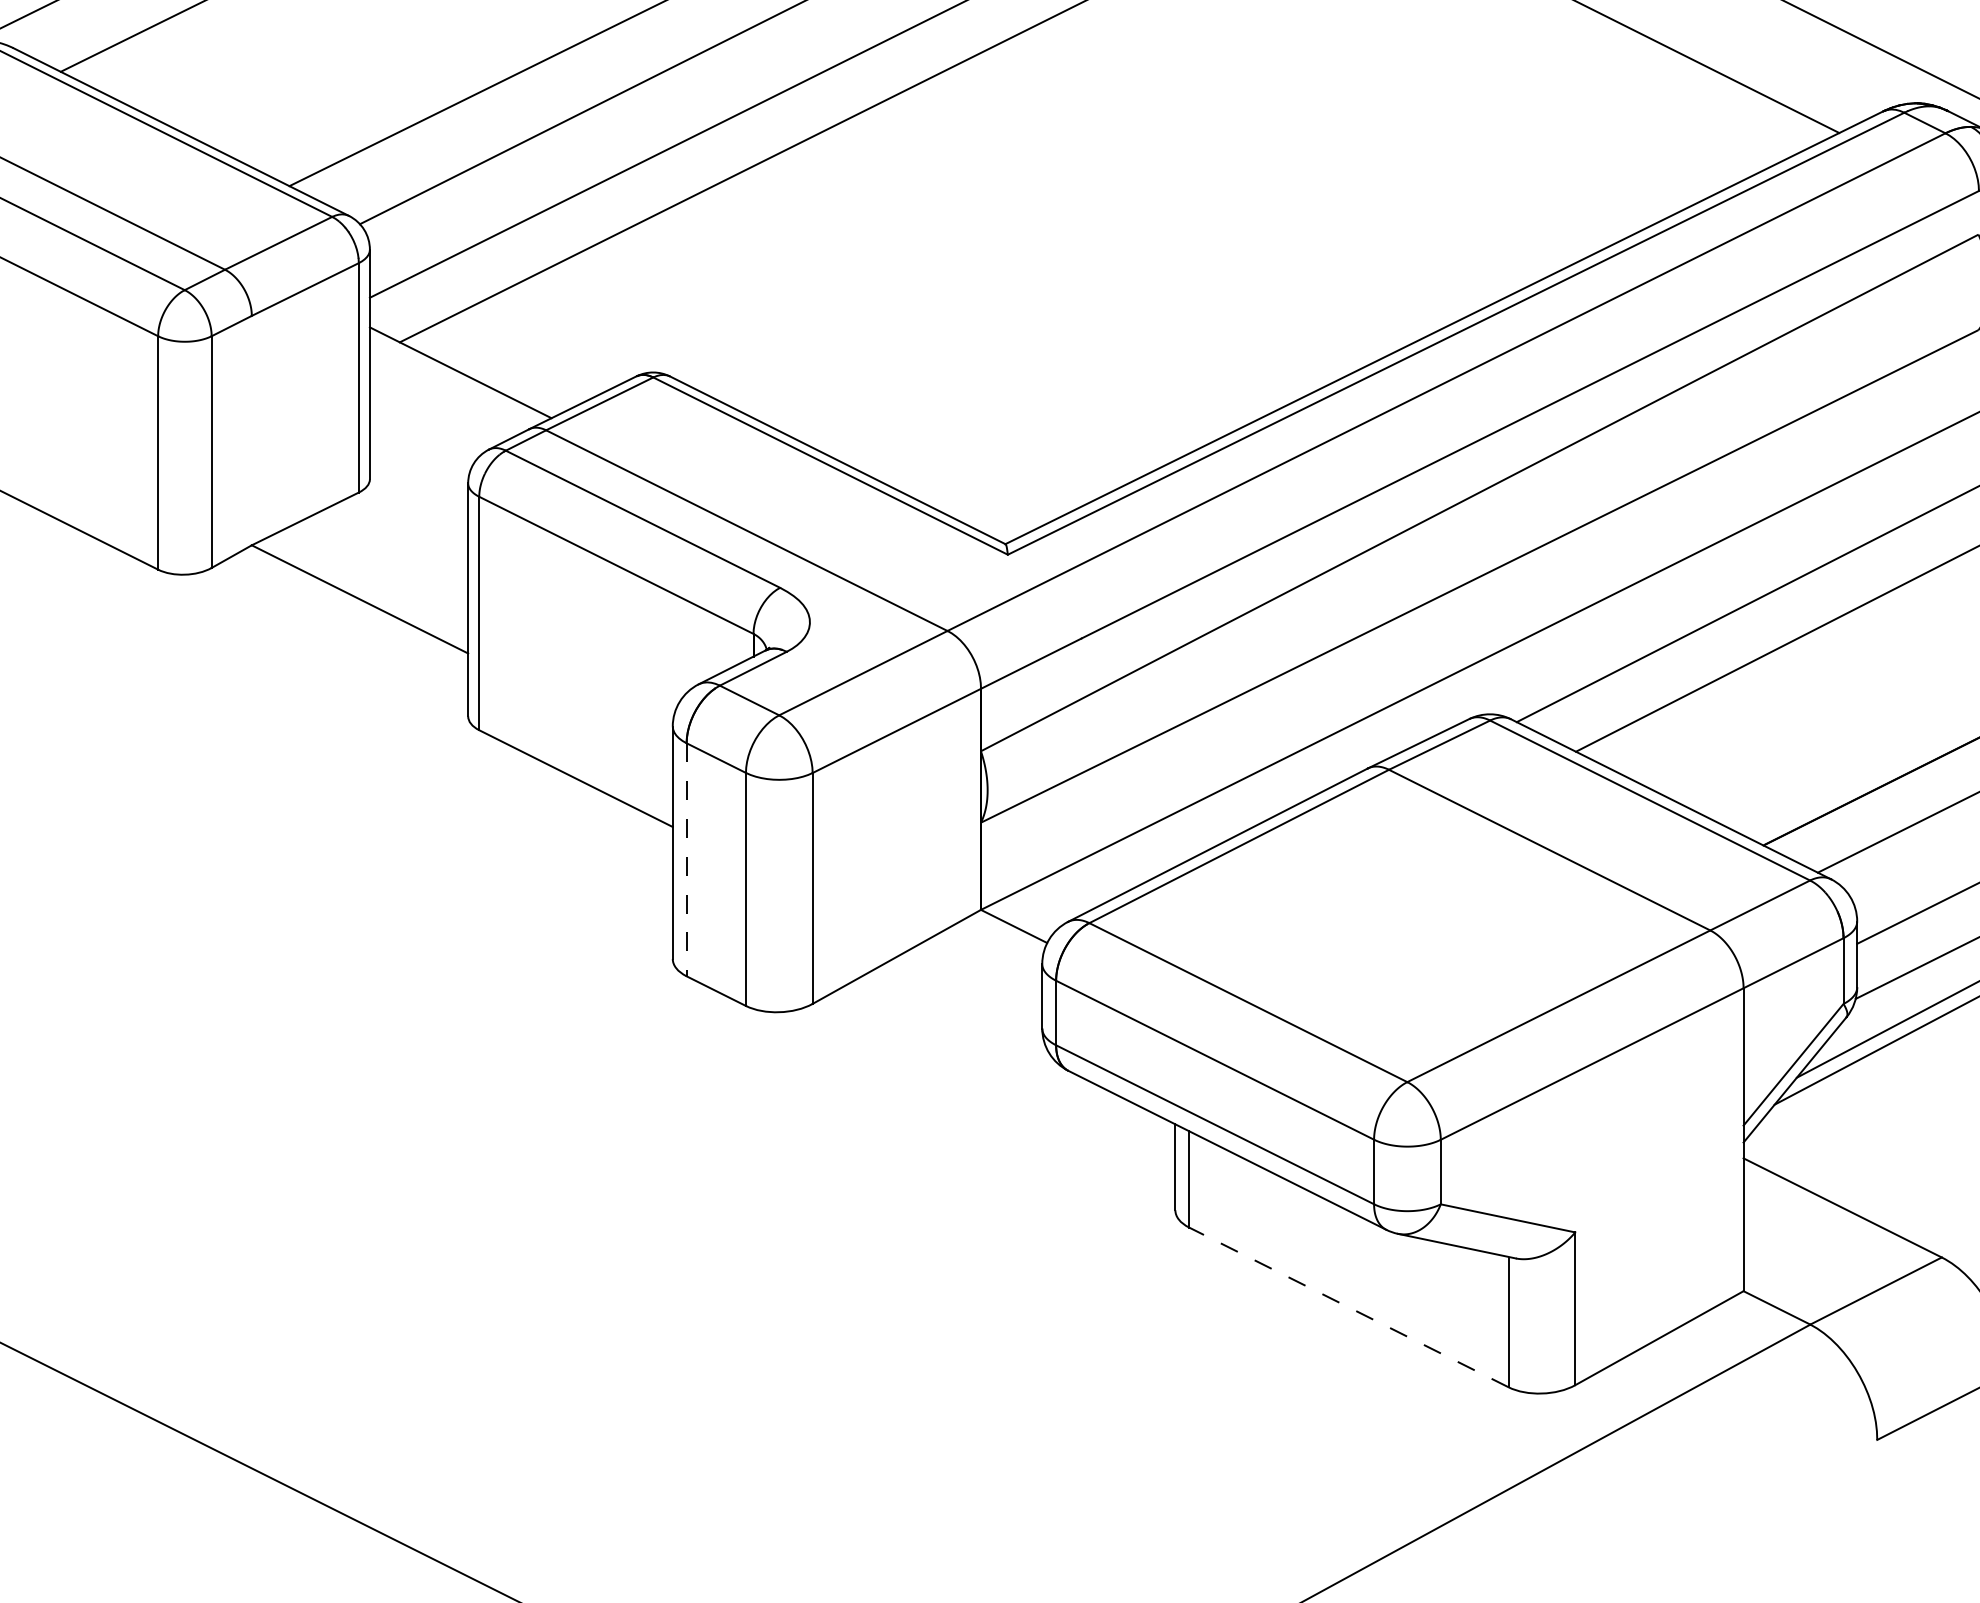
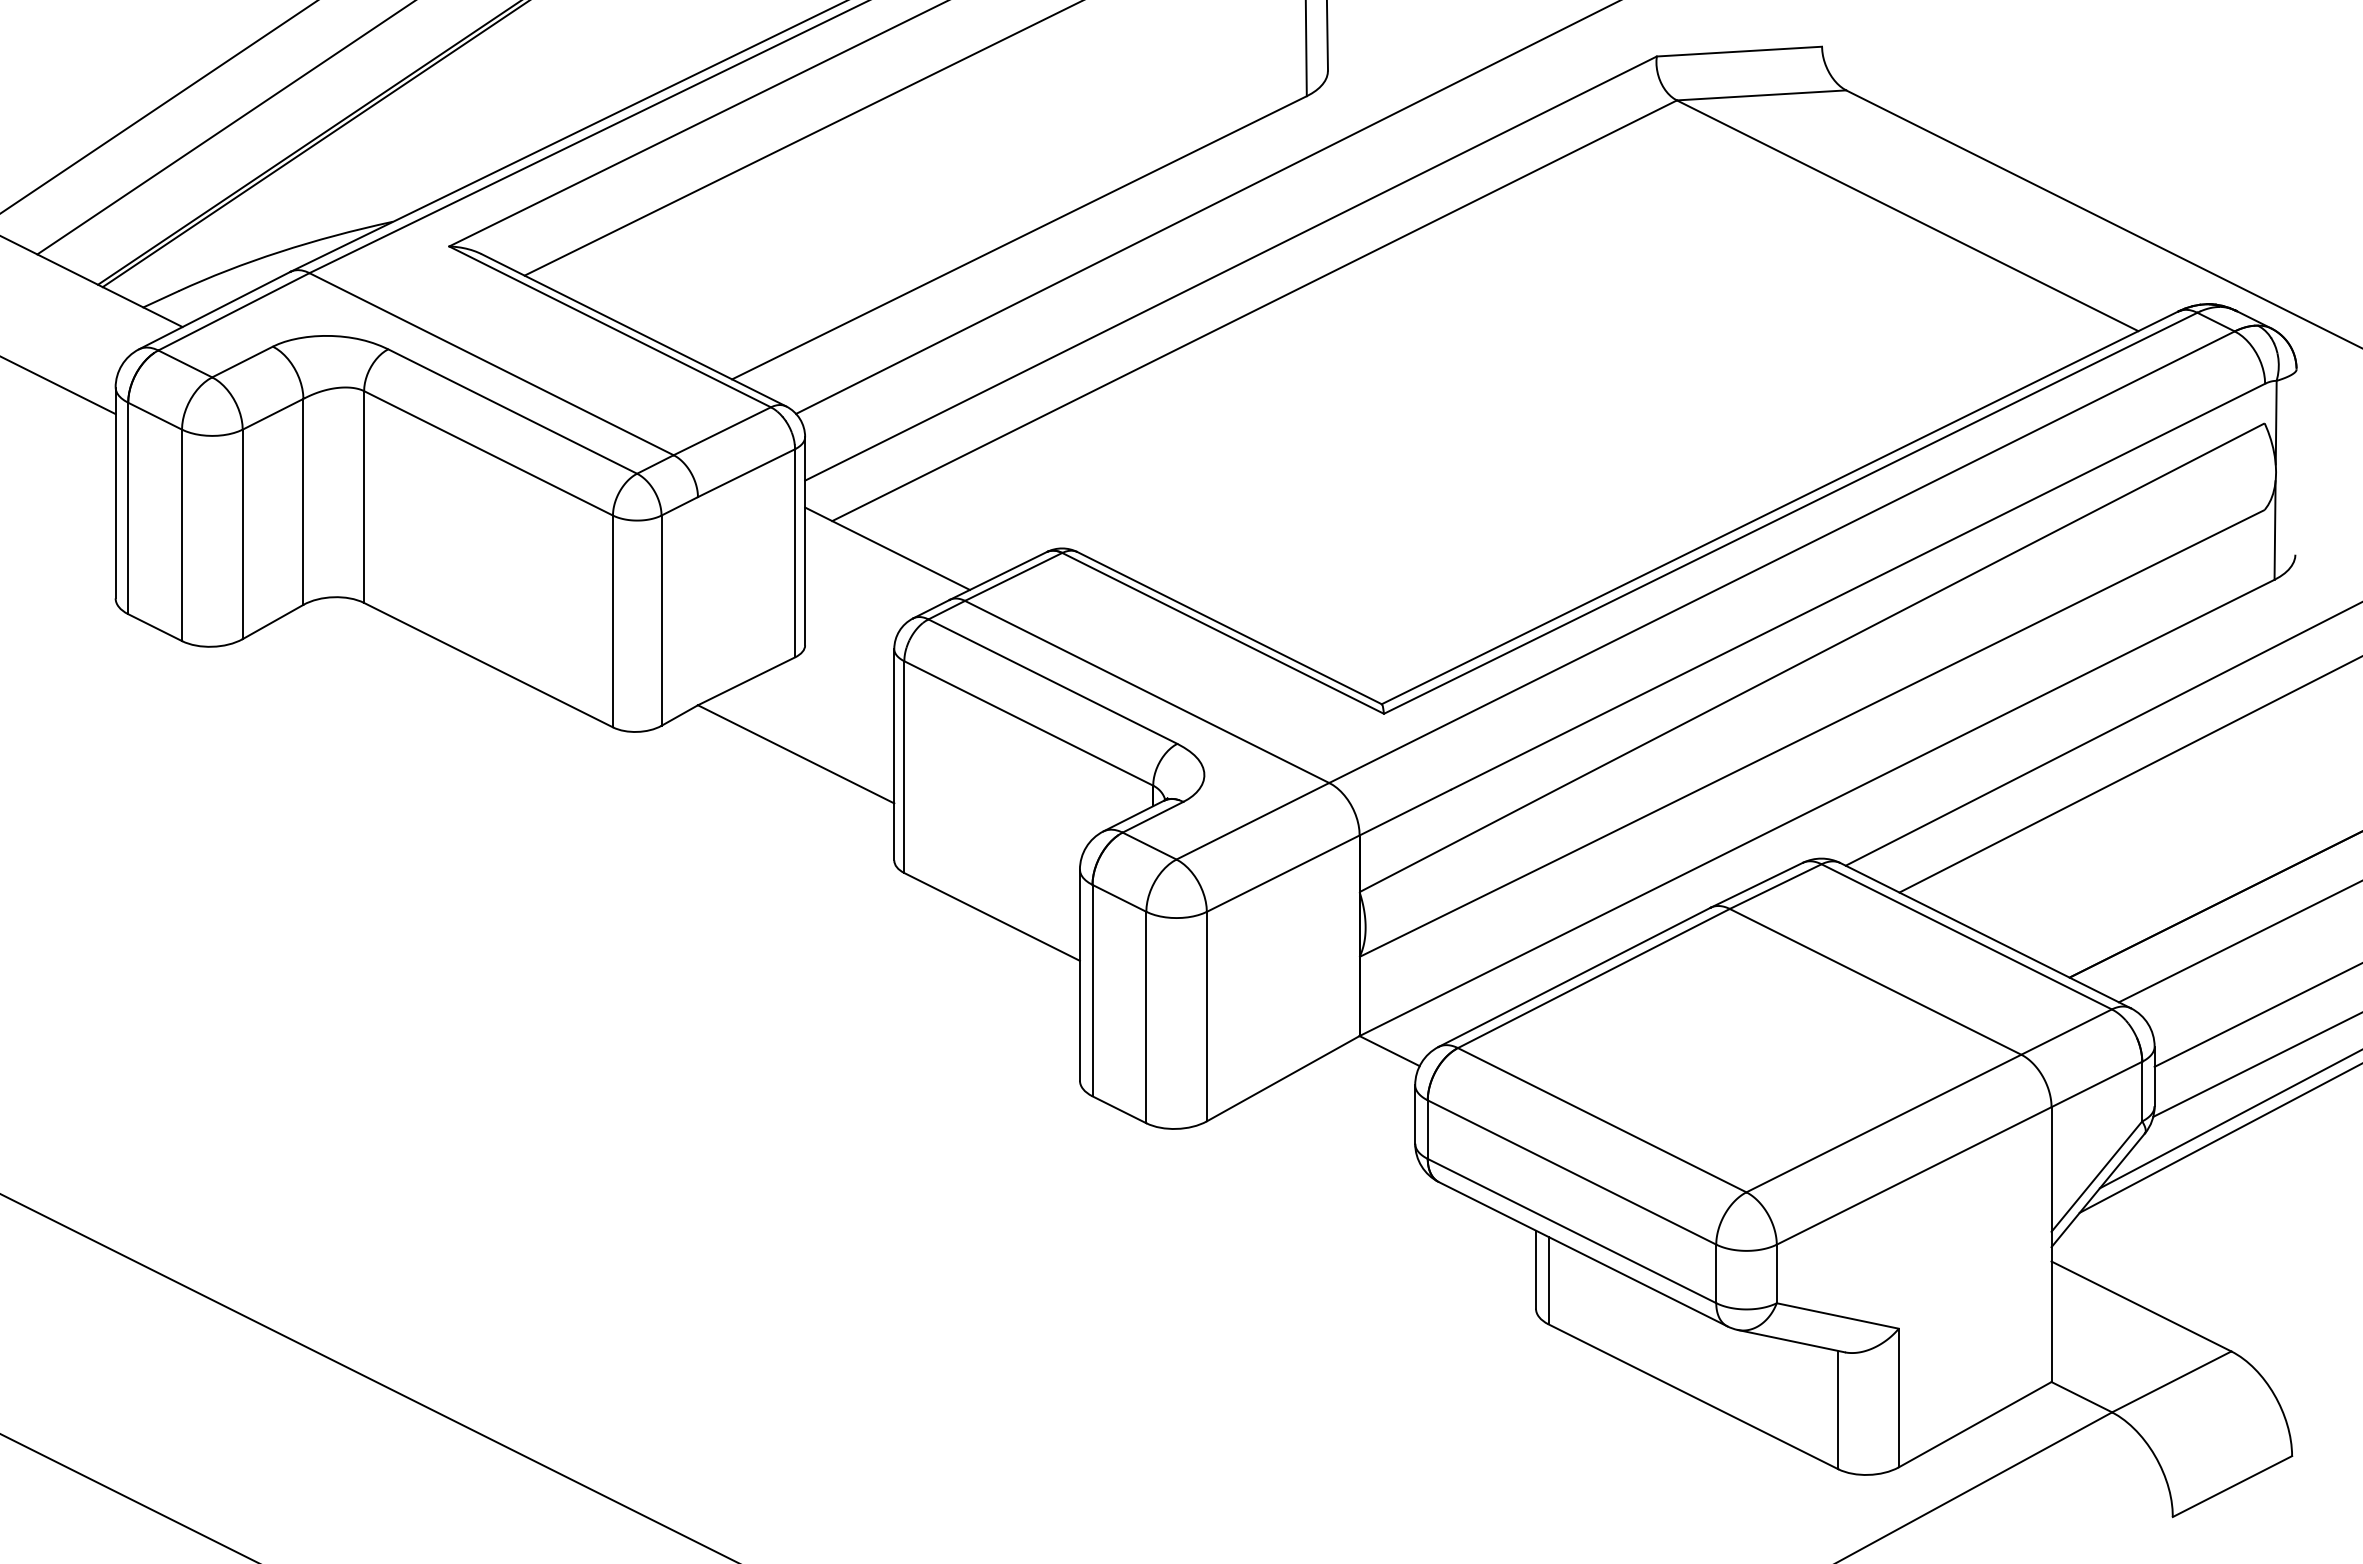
line: (686, 859) -> (1092, 990), dashed -> solid
line: (1348, 1307) -> (1693, 1396), dashed -> solid

